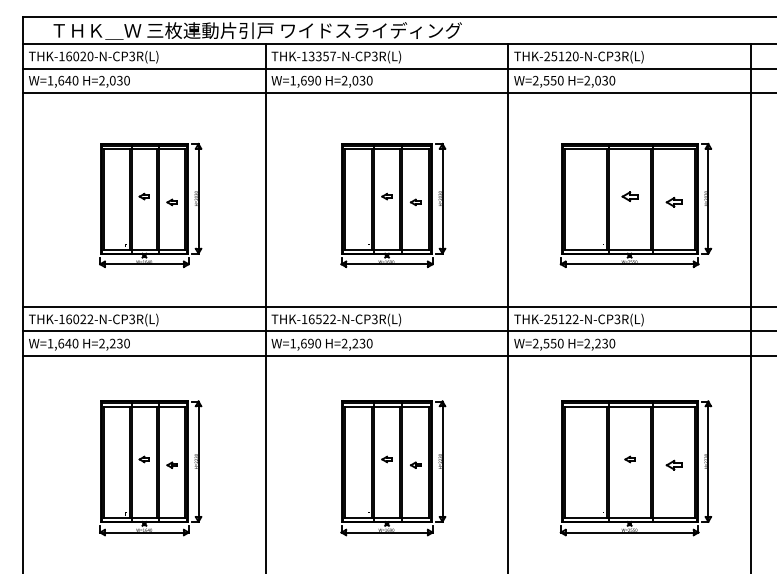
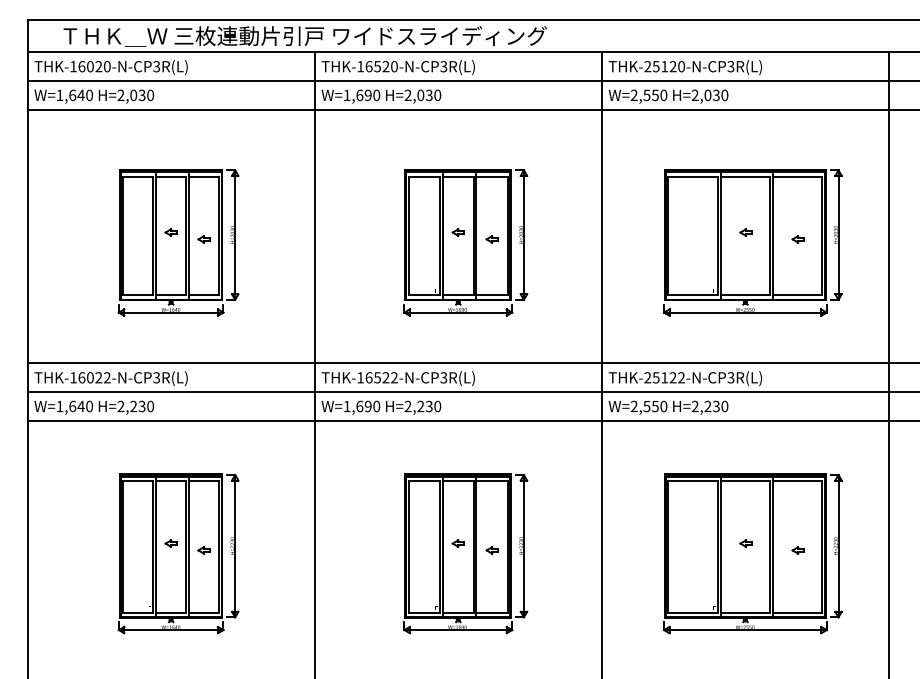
text: (322, 56) -> (381, 66), THK-13357-N-CP3R(L) -> THK-16520-N-CP3R(L)
part: (629, 196) -> (745, 232), size x0.62
part: (673, 202) -> (797, 239), size x0.62
part: (673, 465) -> (797, 550), size x0.62

